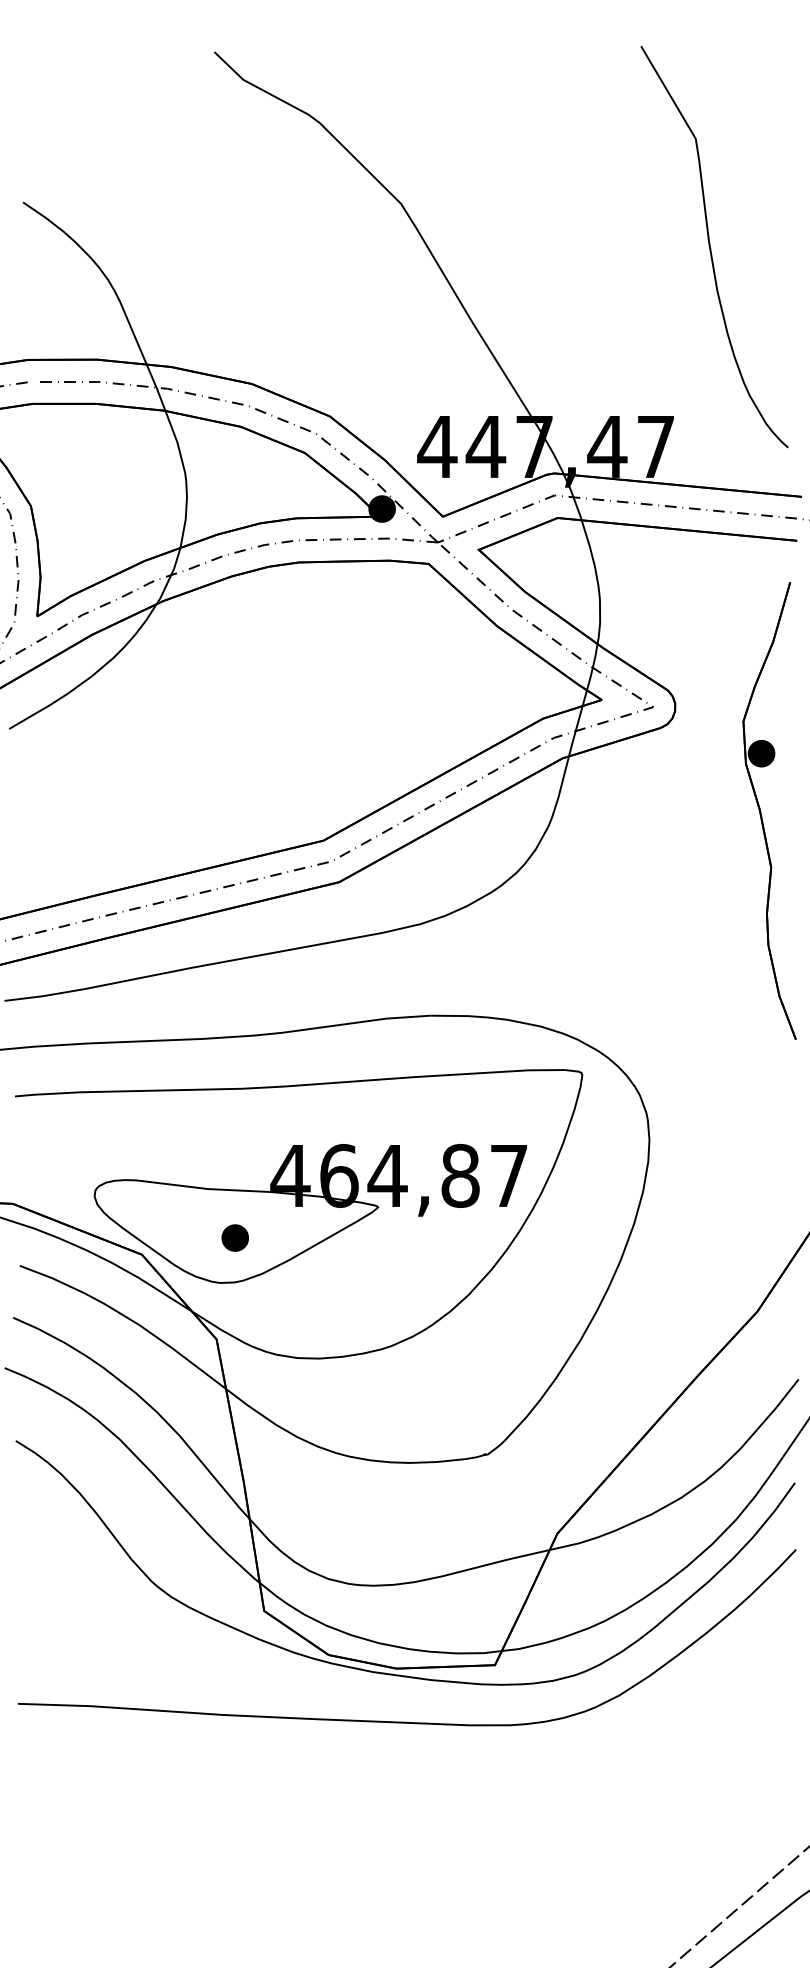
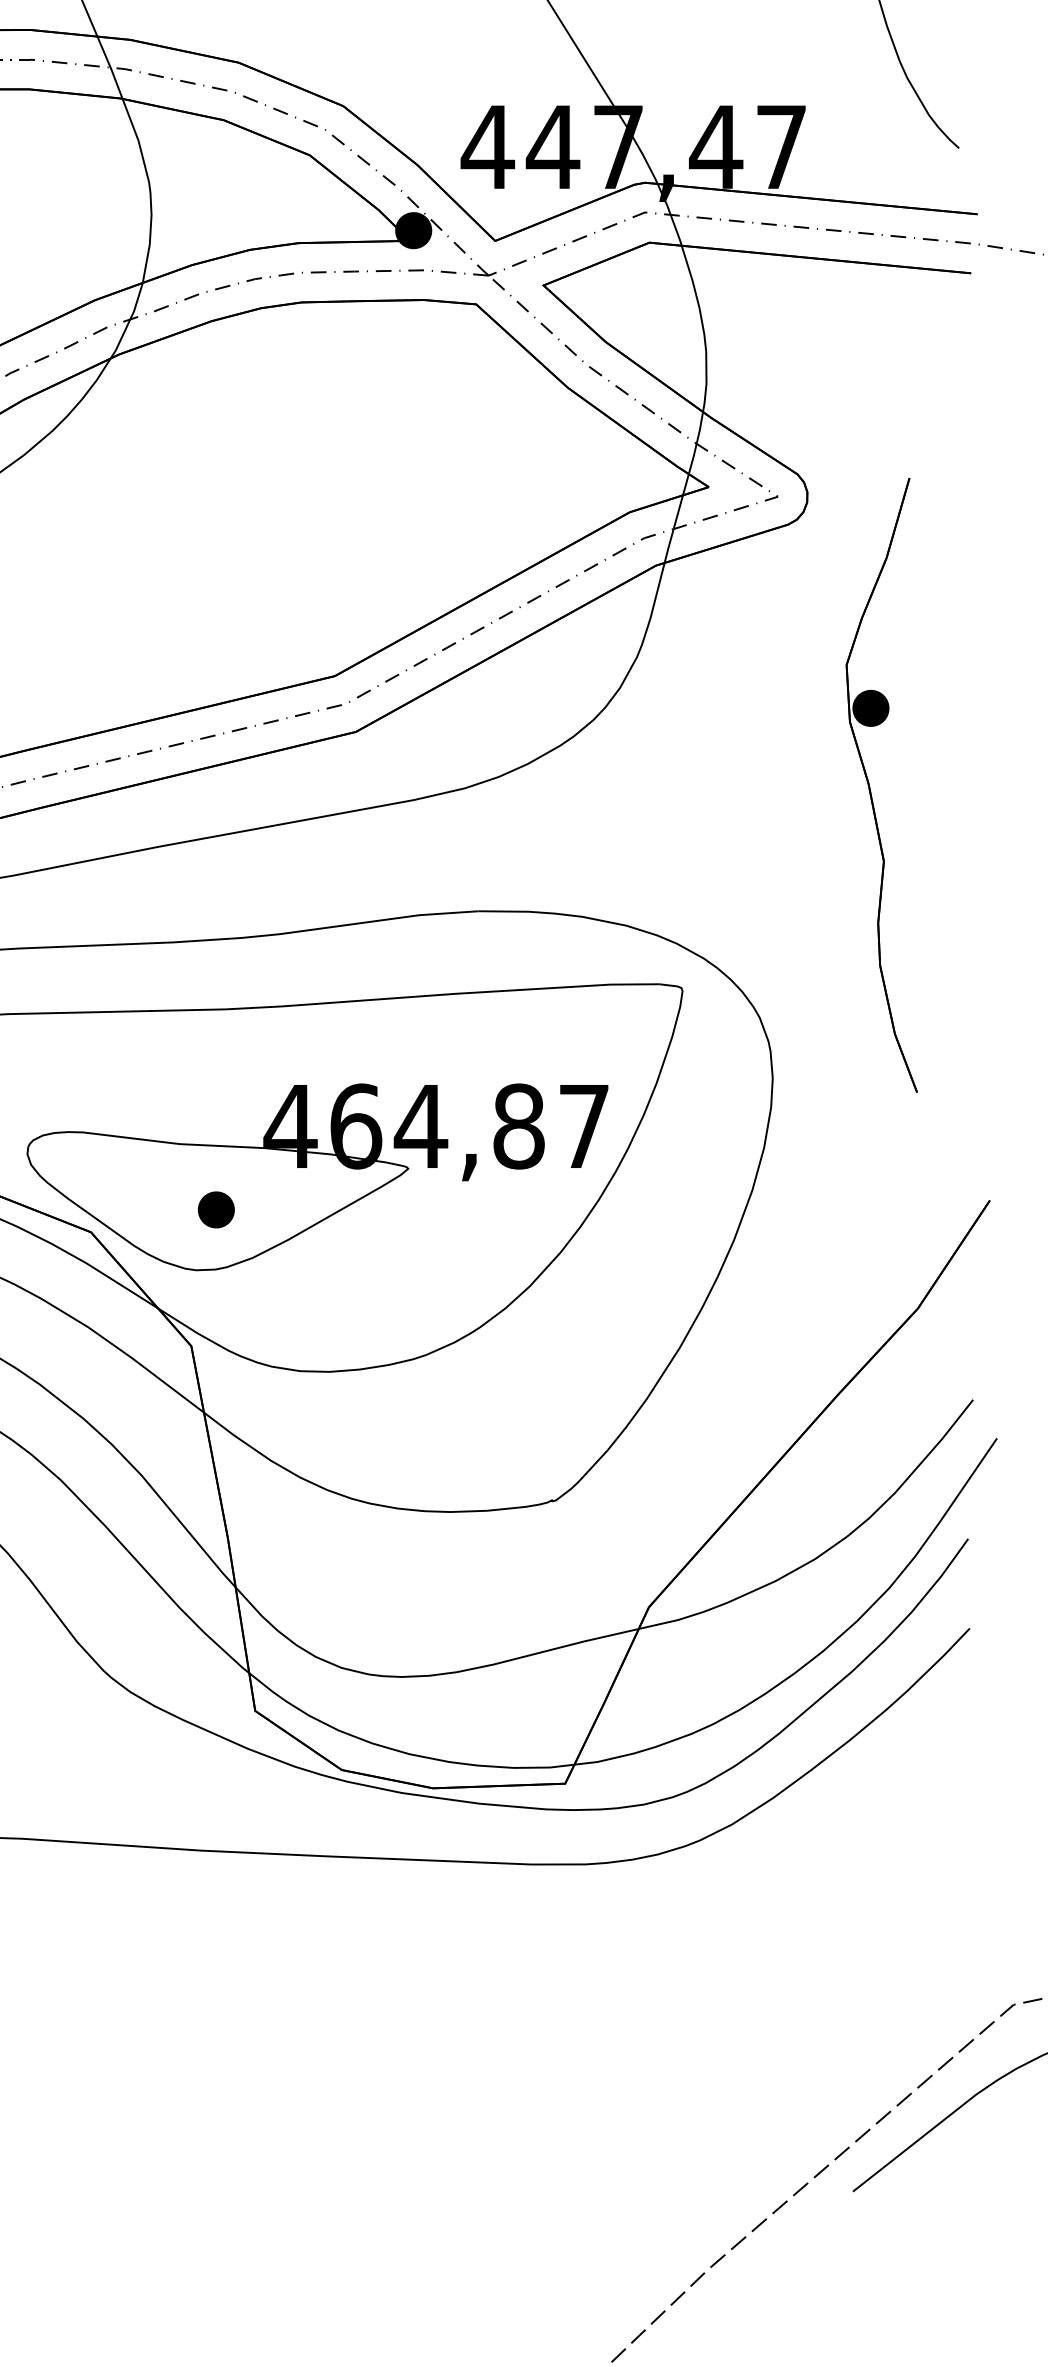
part: (761, 811) -> (870, 786), moved

